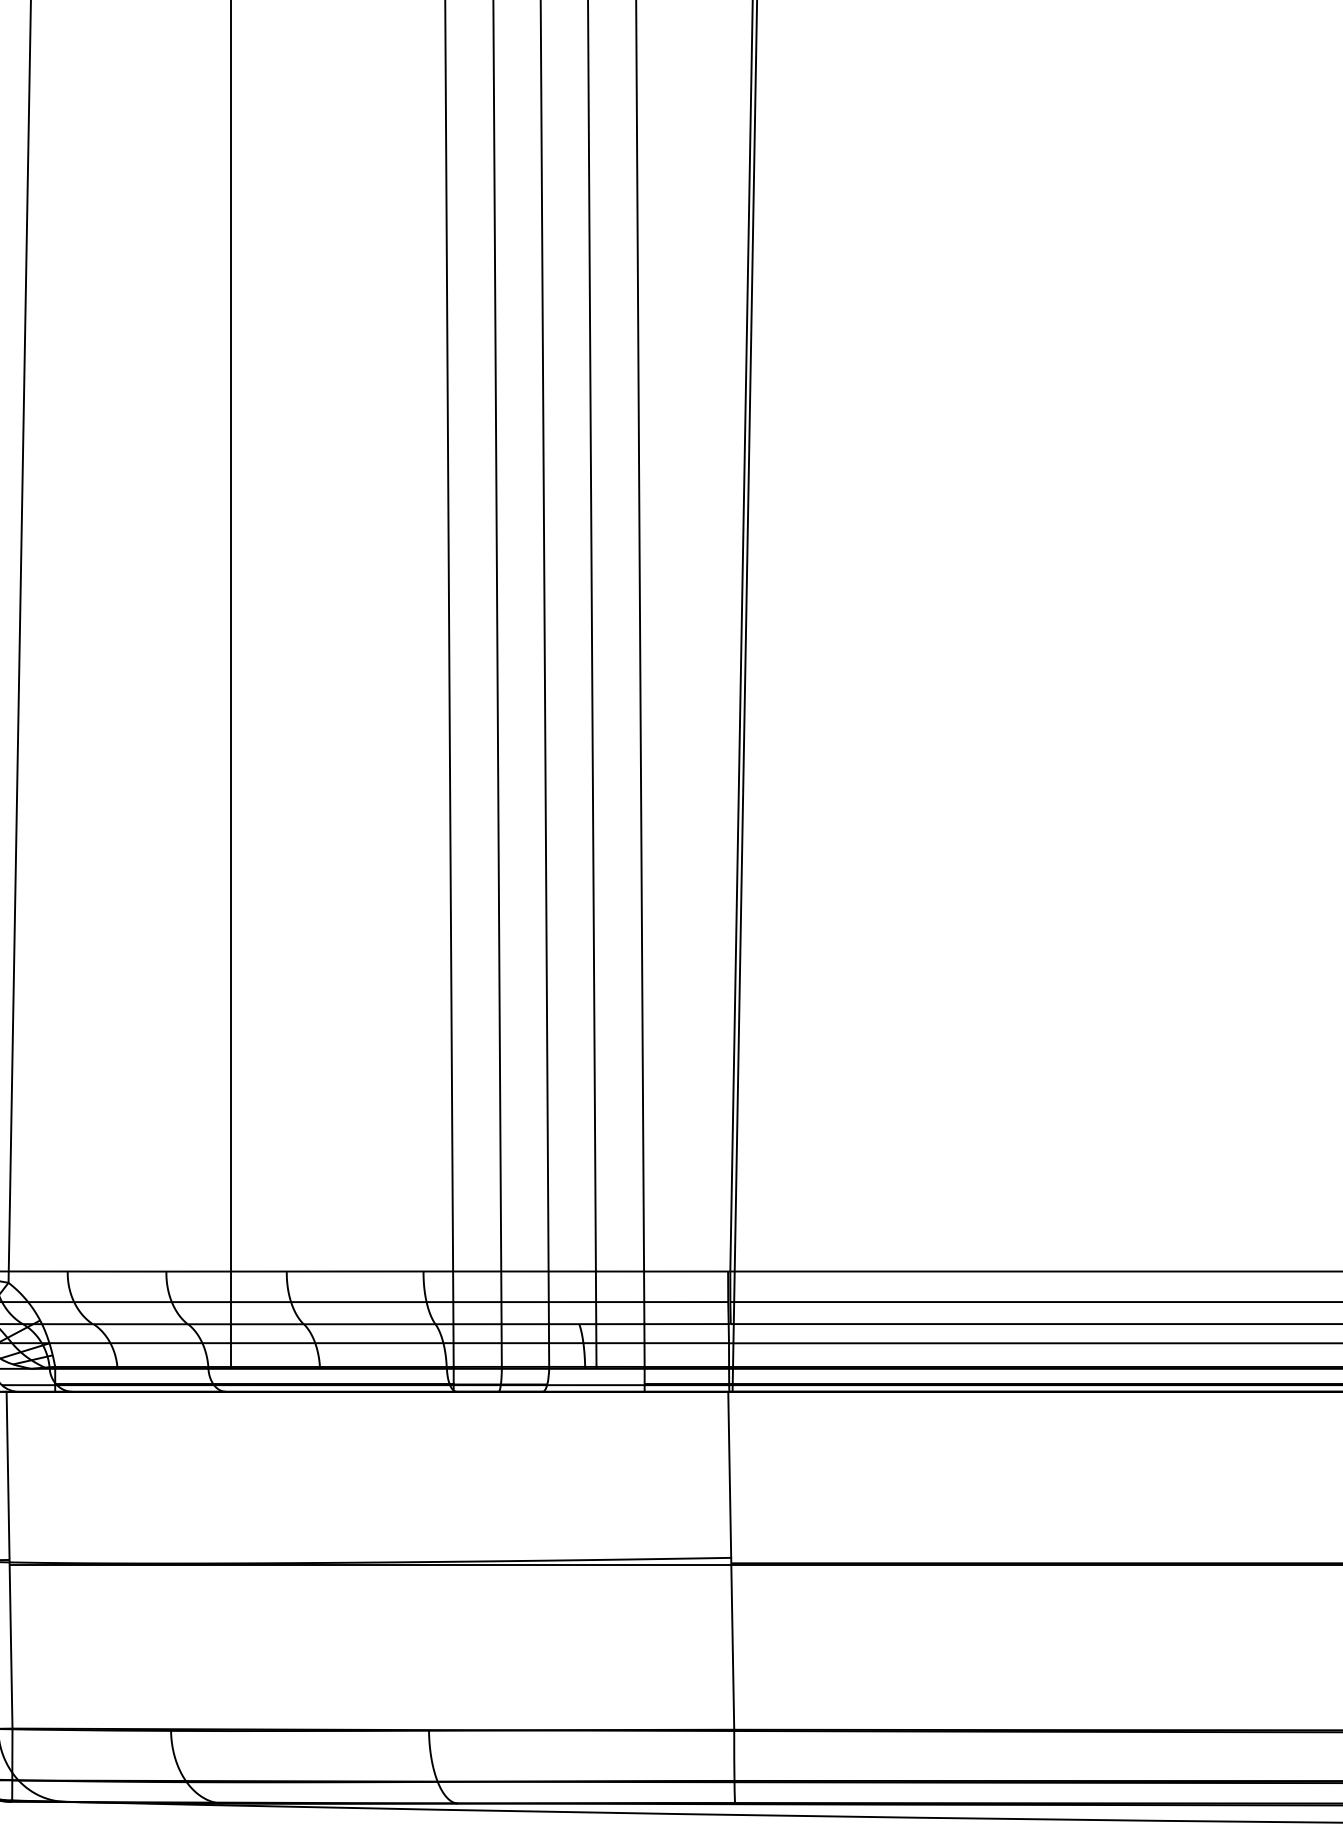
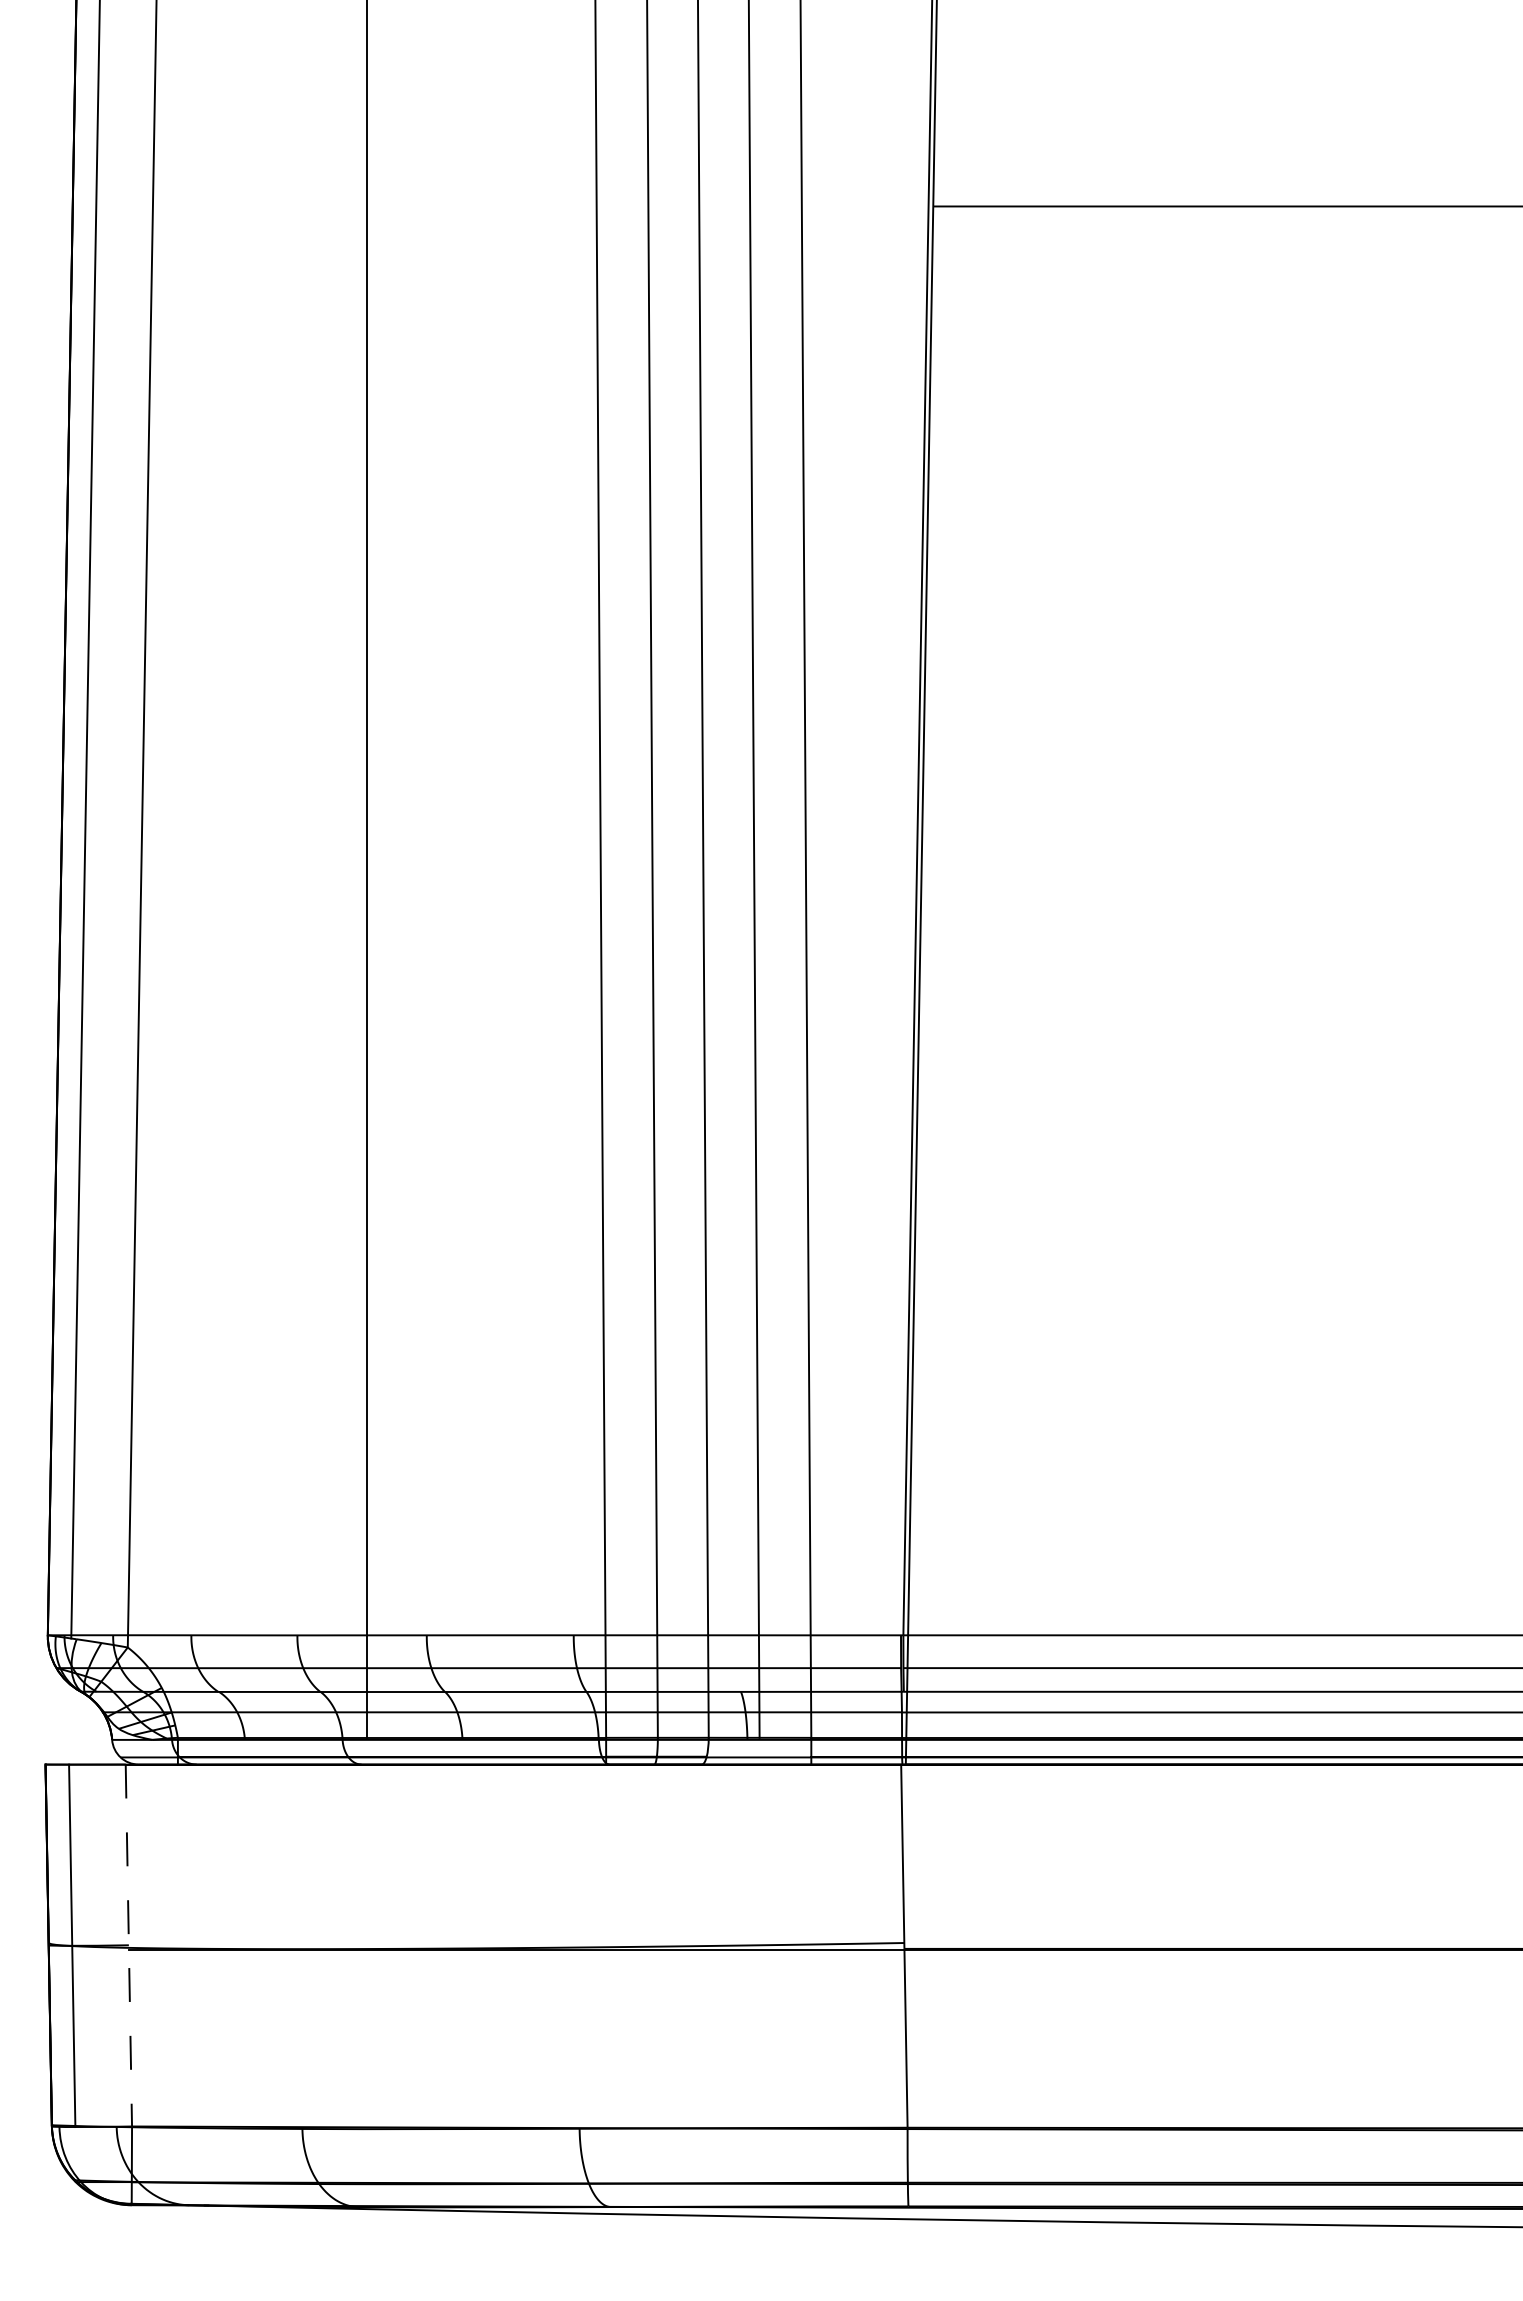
line: (9, 1560) -> (128, 1945), solid -> dashed

